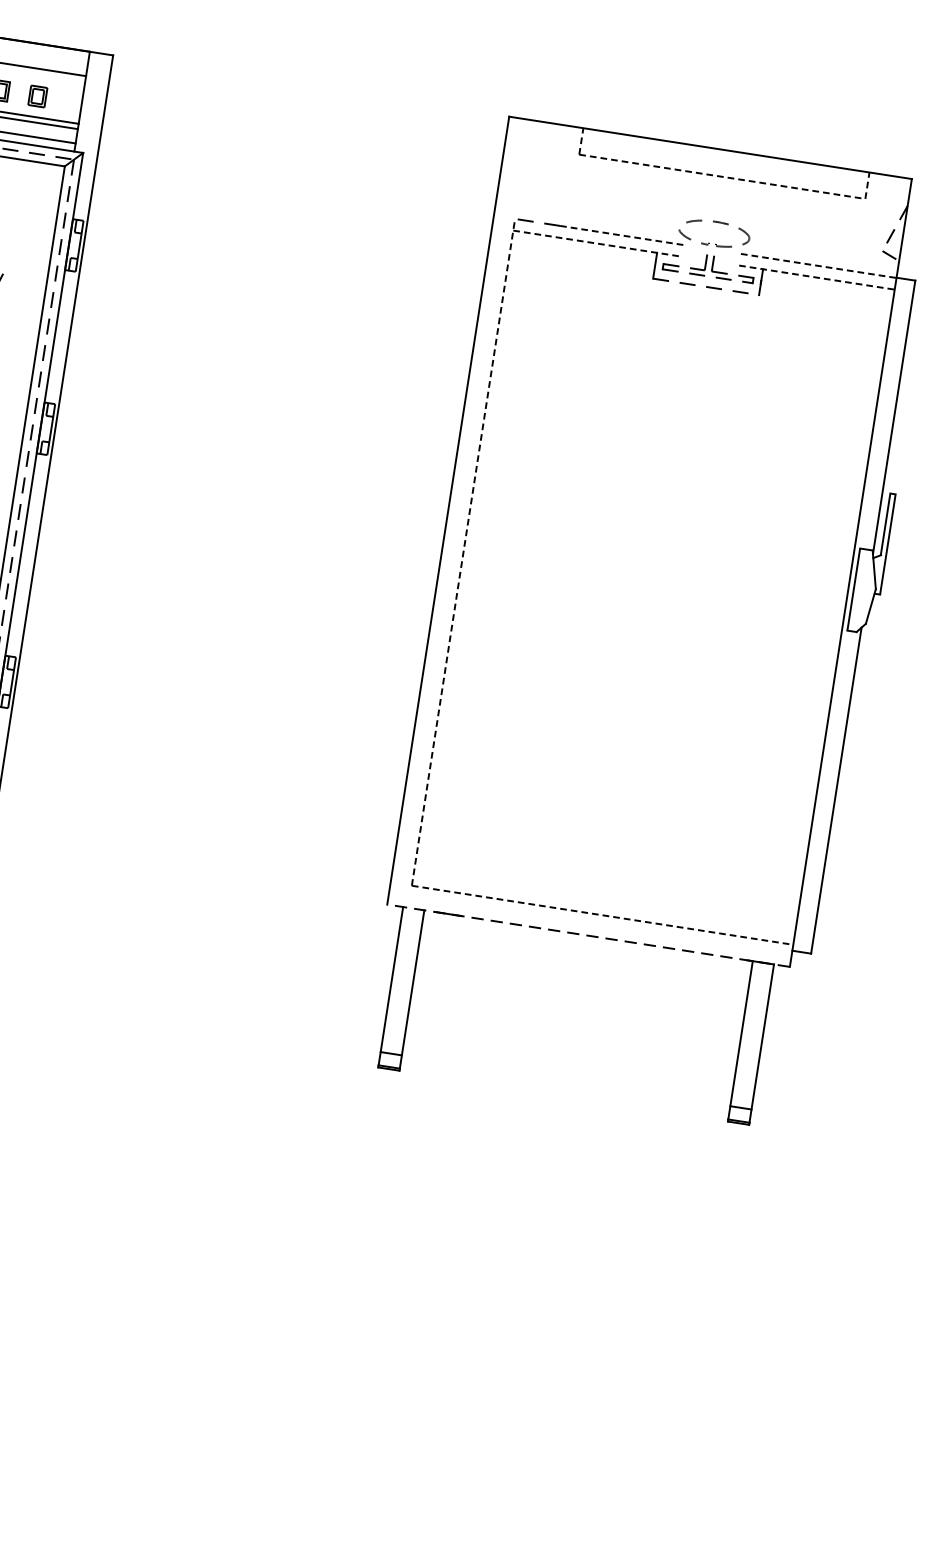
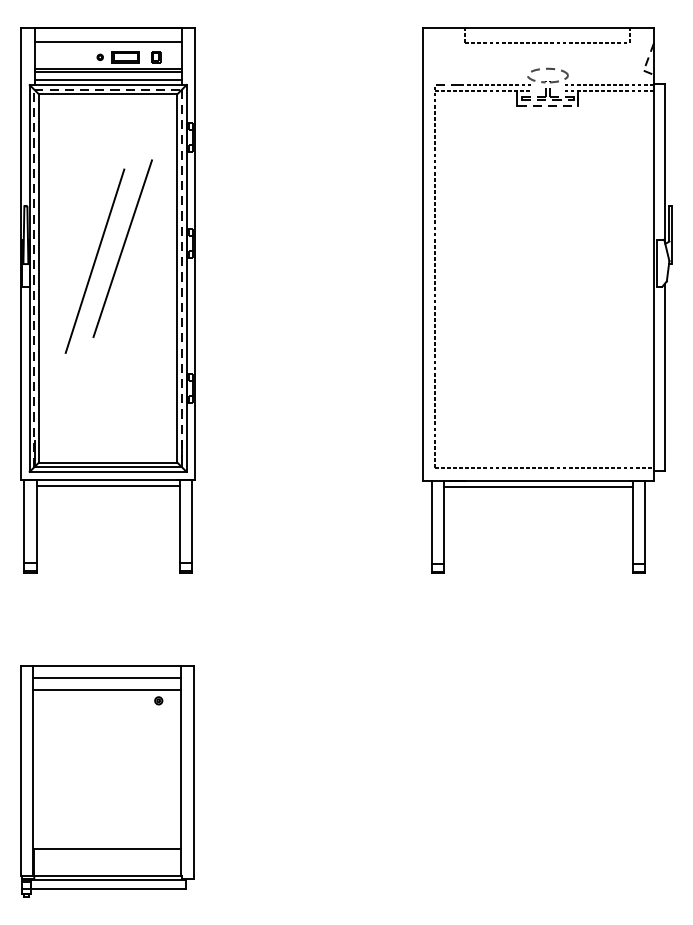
line: (589, 935) -> (538, 480), dashed -> solid
line: (585, 945) -> (537, 486), added

